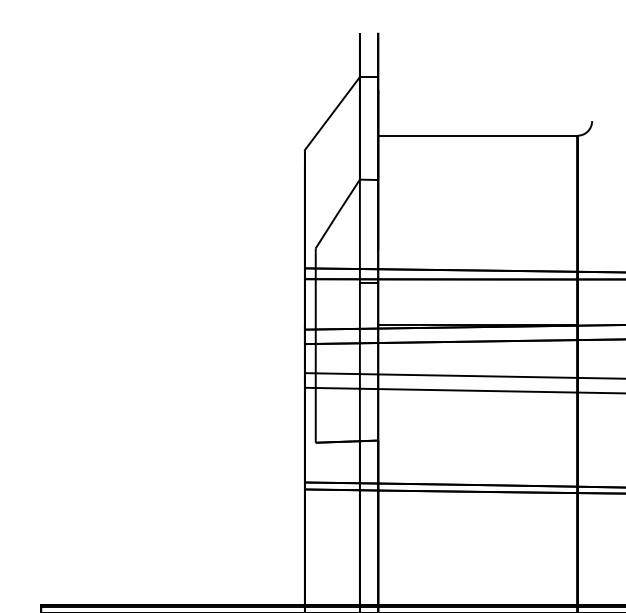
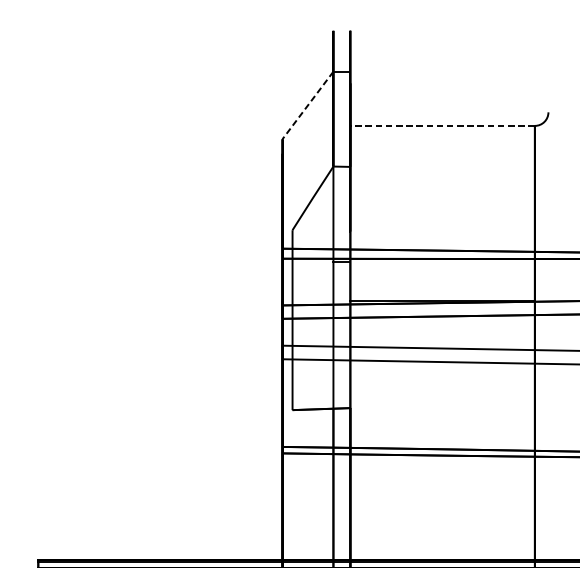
line: (332, 113) -> (308, 105), solid -> dashed
line: (477, 135) -> (442, 125), solid -> dashed

